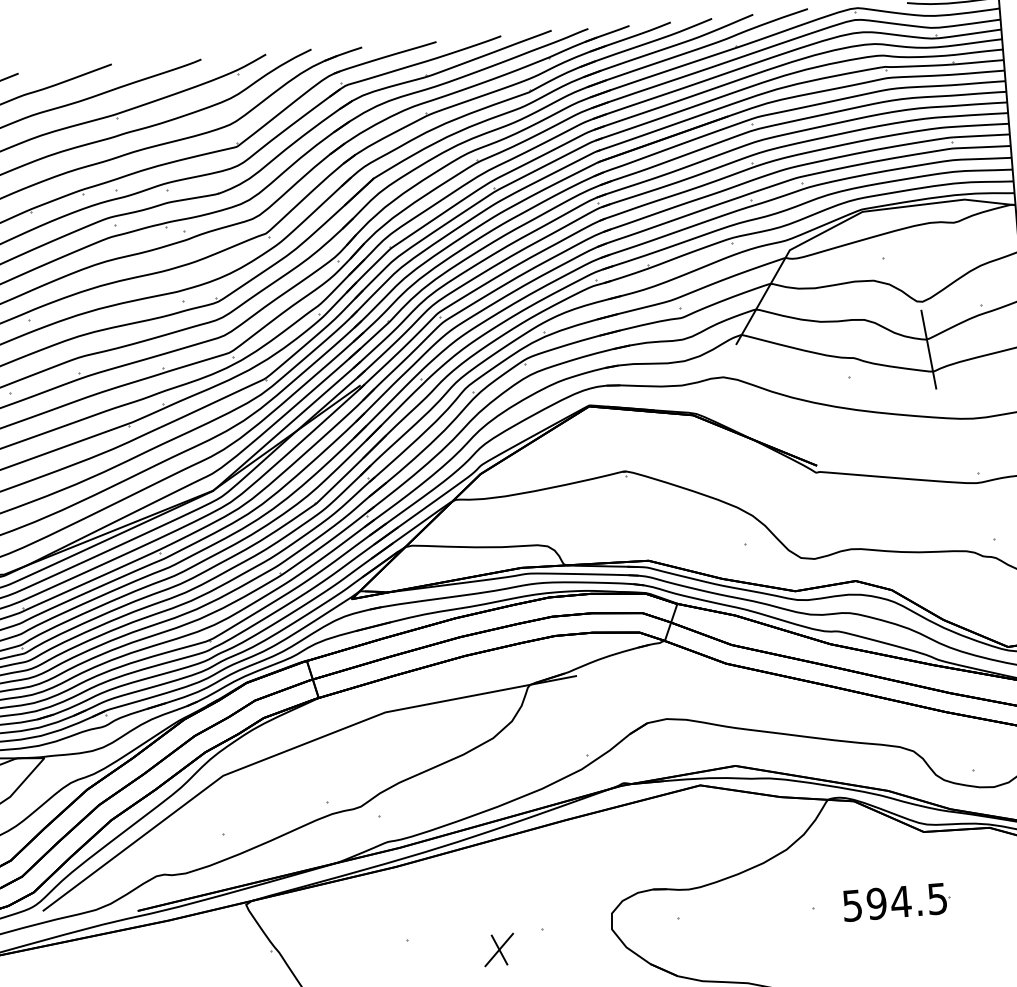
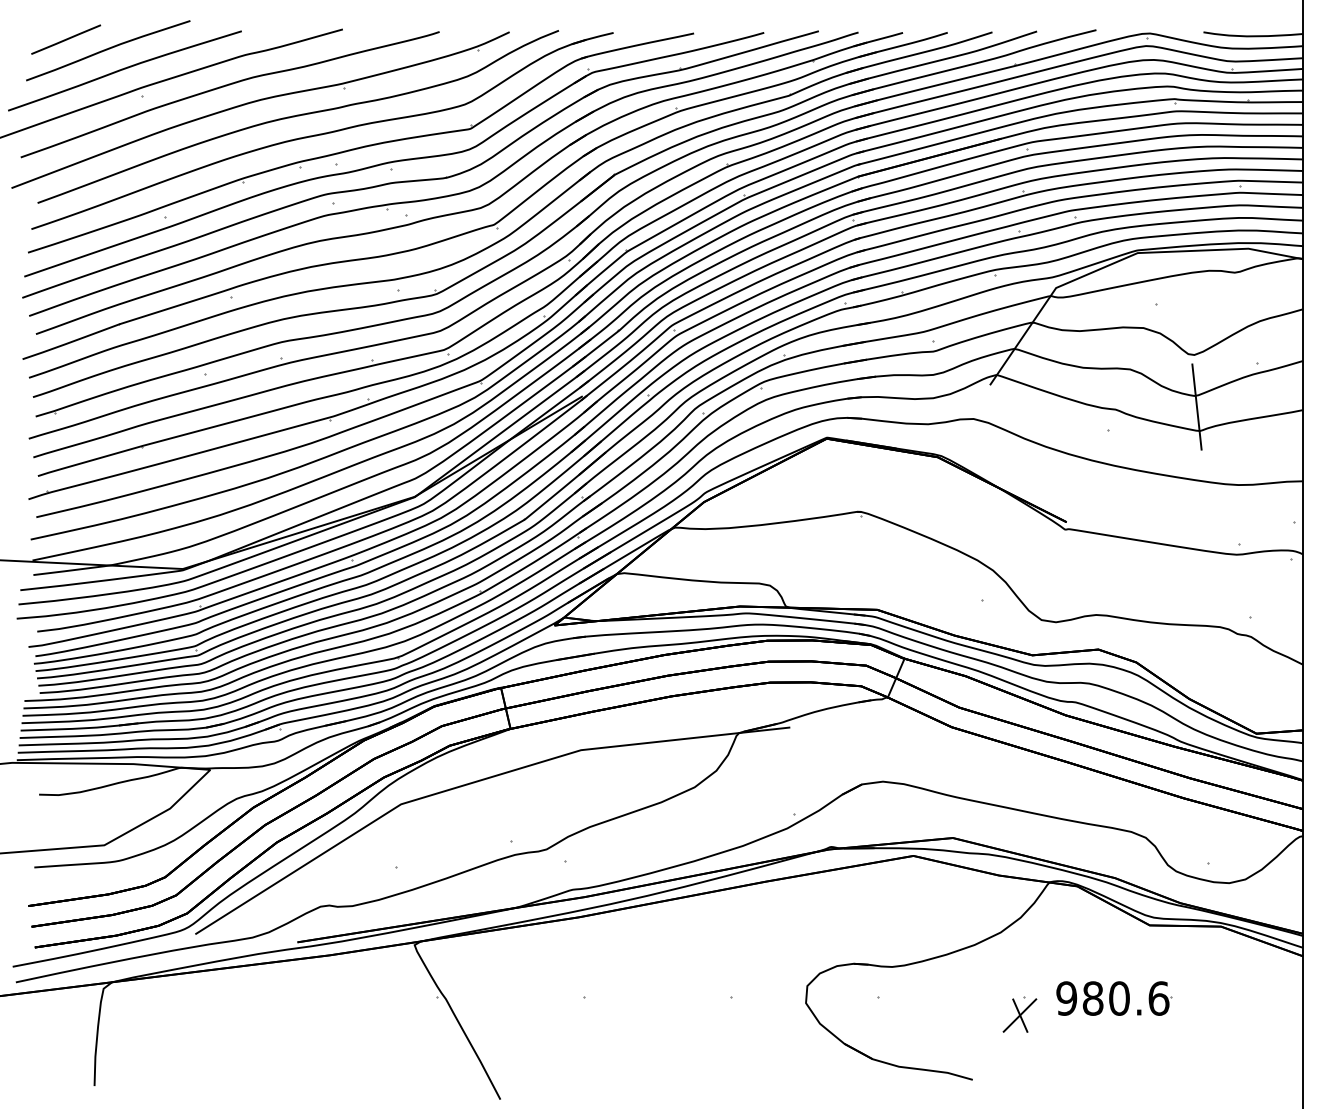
text: (894, 902) -> (1112, 998), 594.5 -> 980.6
part: (498, 949) -> (1019, 1015), moved

